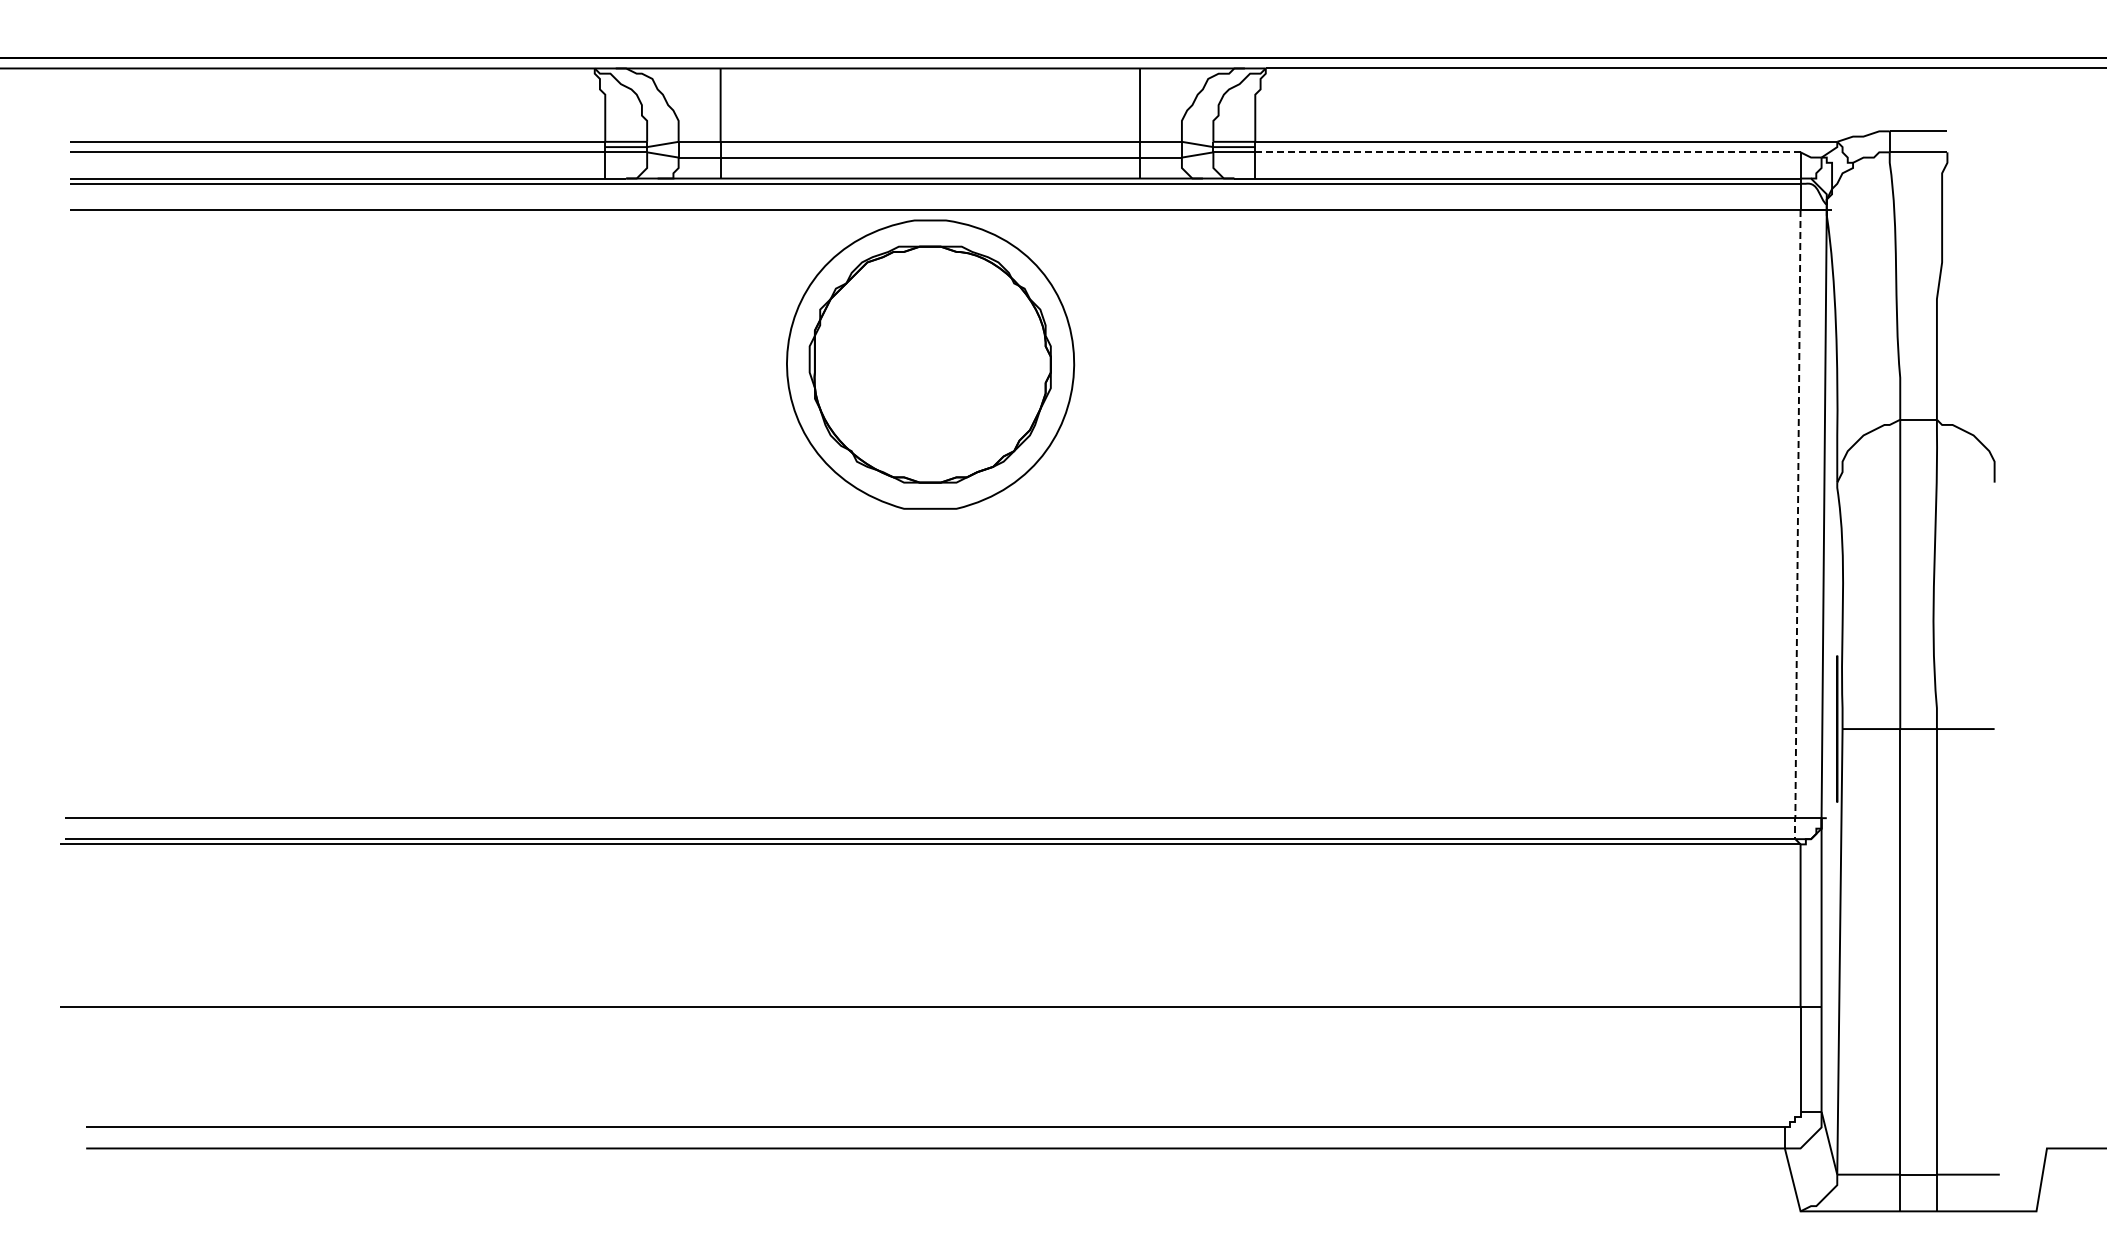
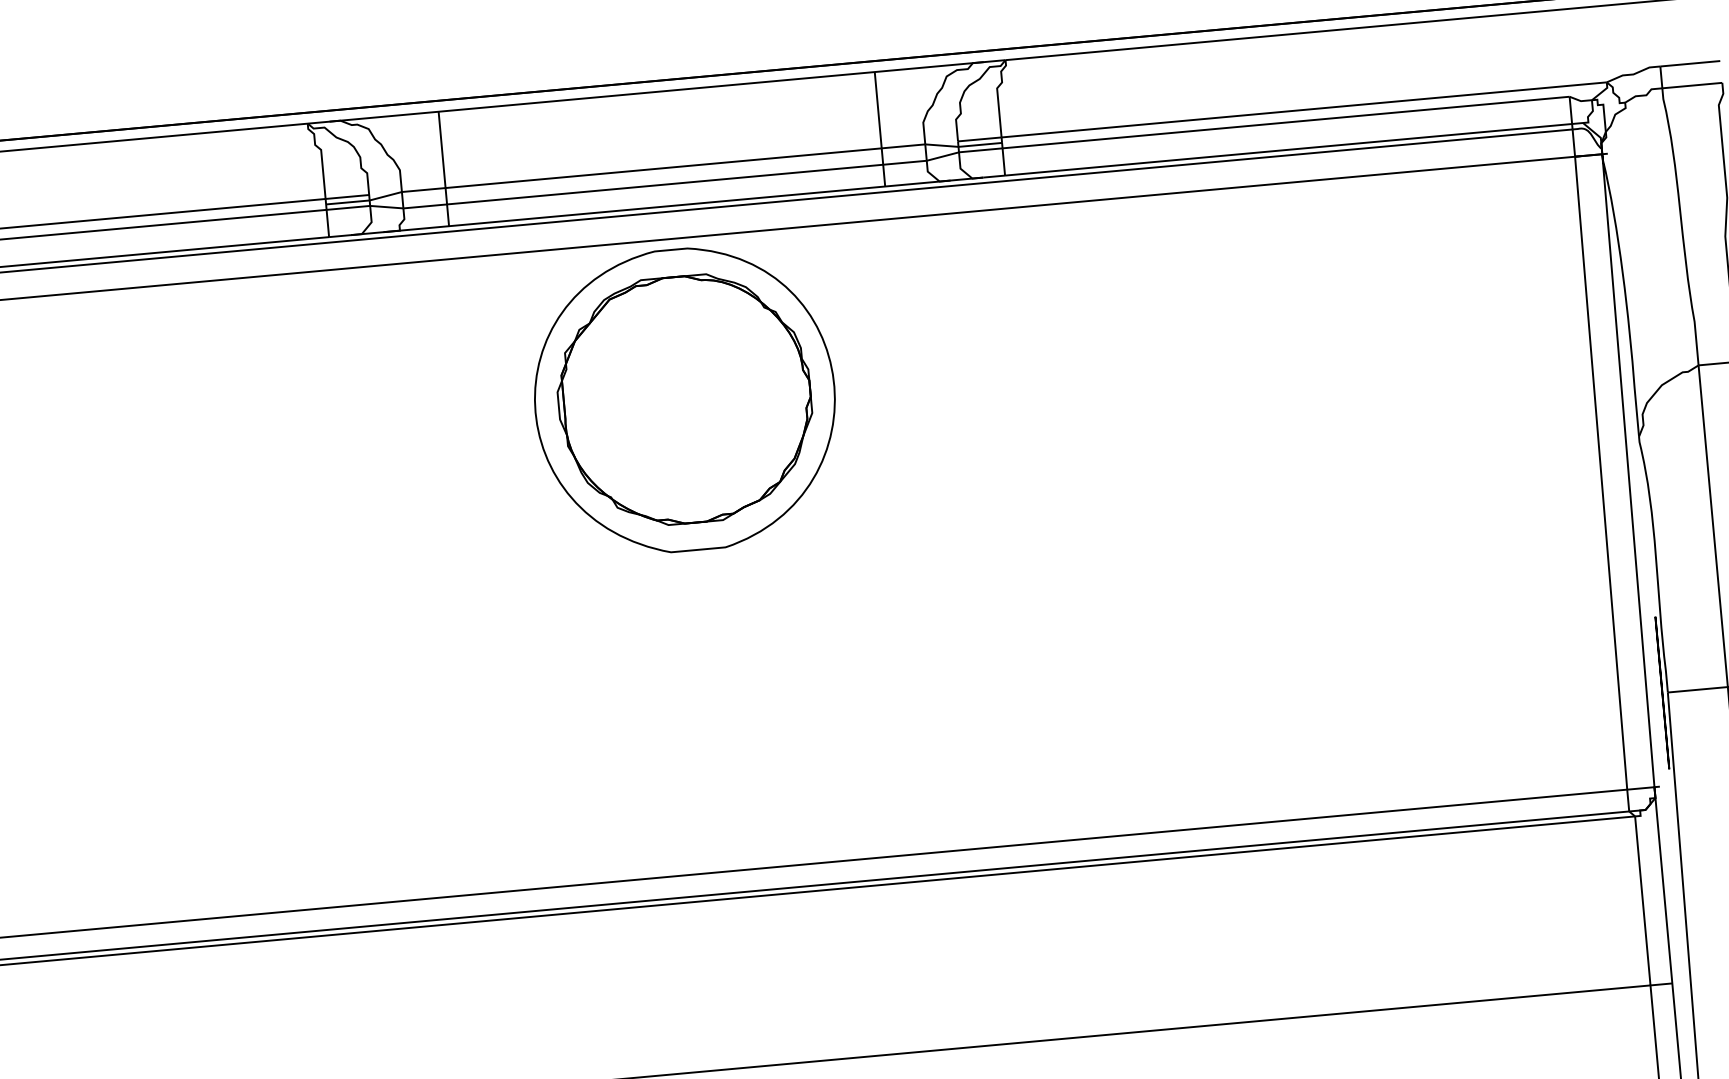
line: (1527, 152) -> (1285, 122), dashed -> solid
line: (1797, 525) -> (1601, 485), dashed -> solid

